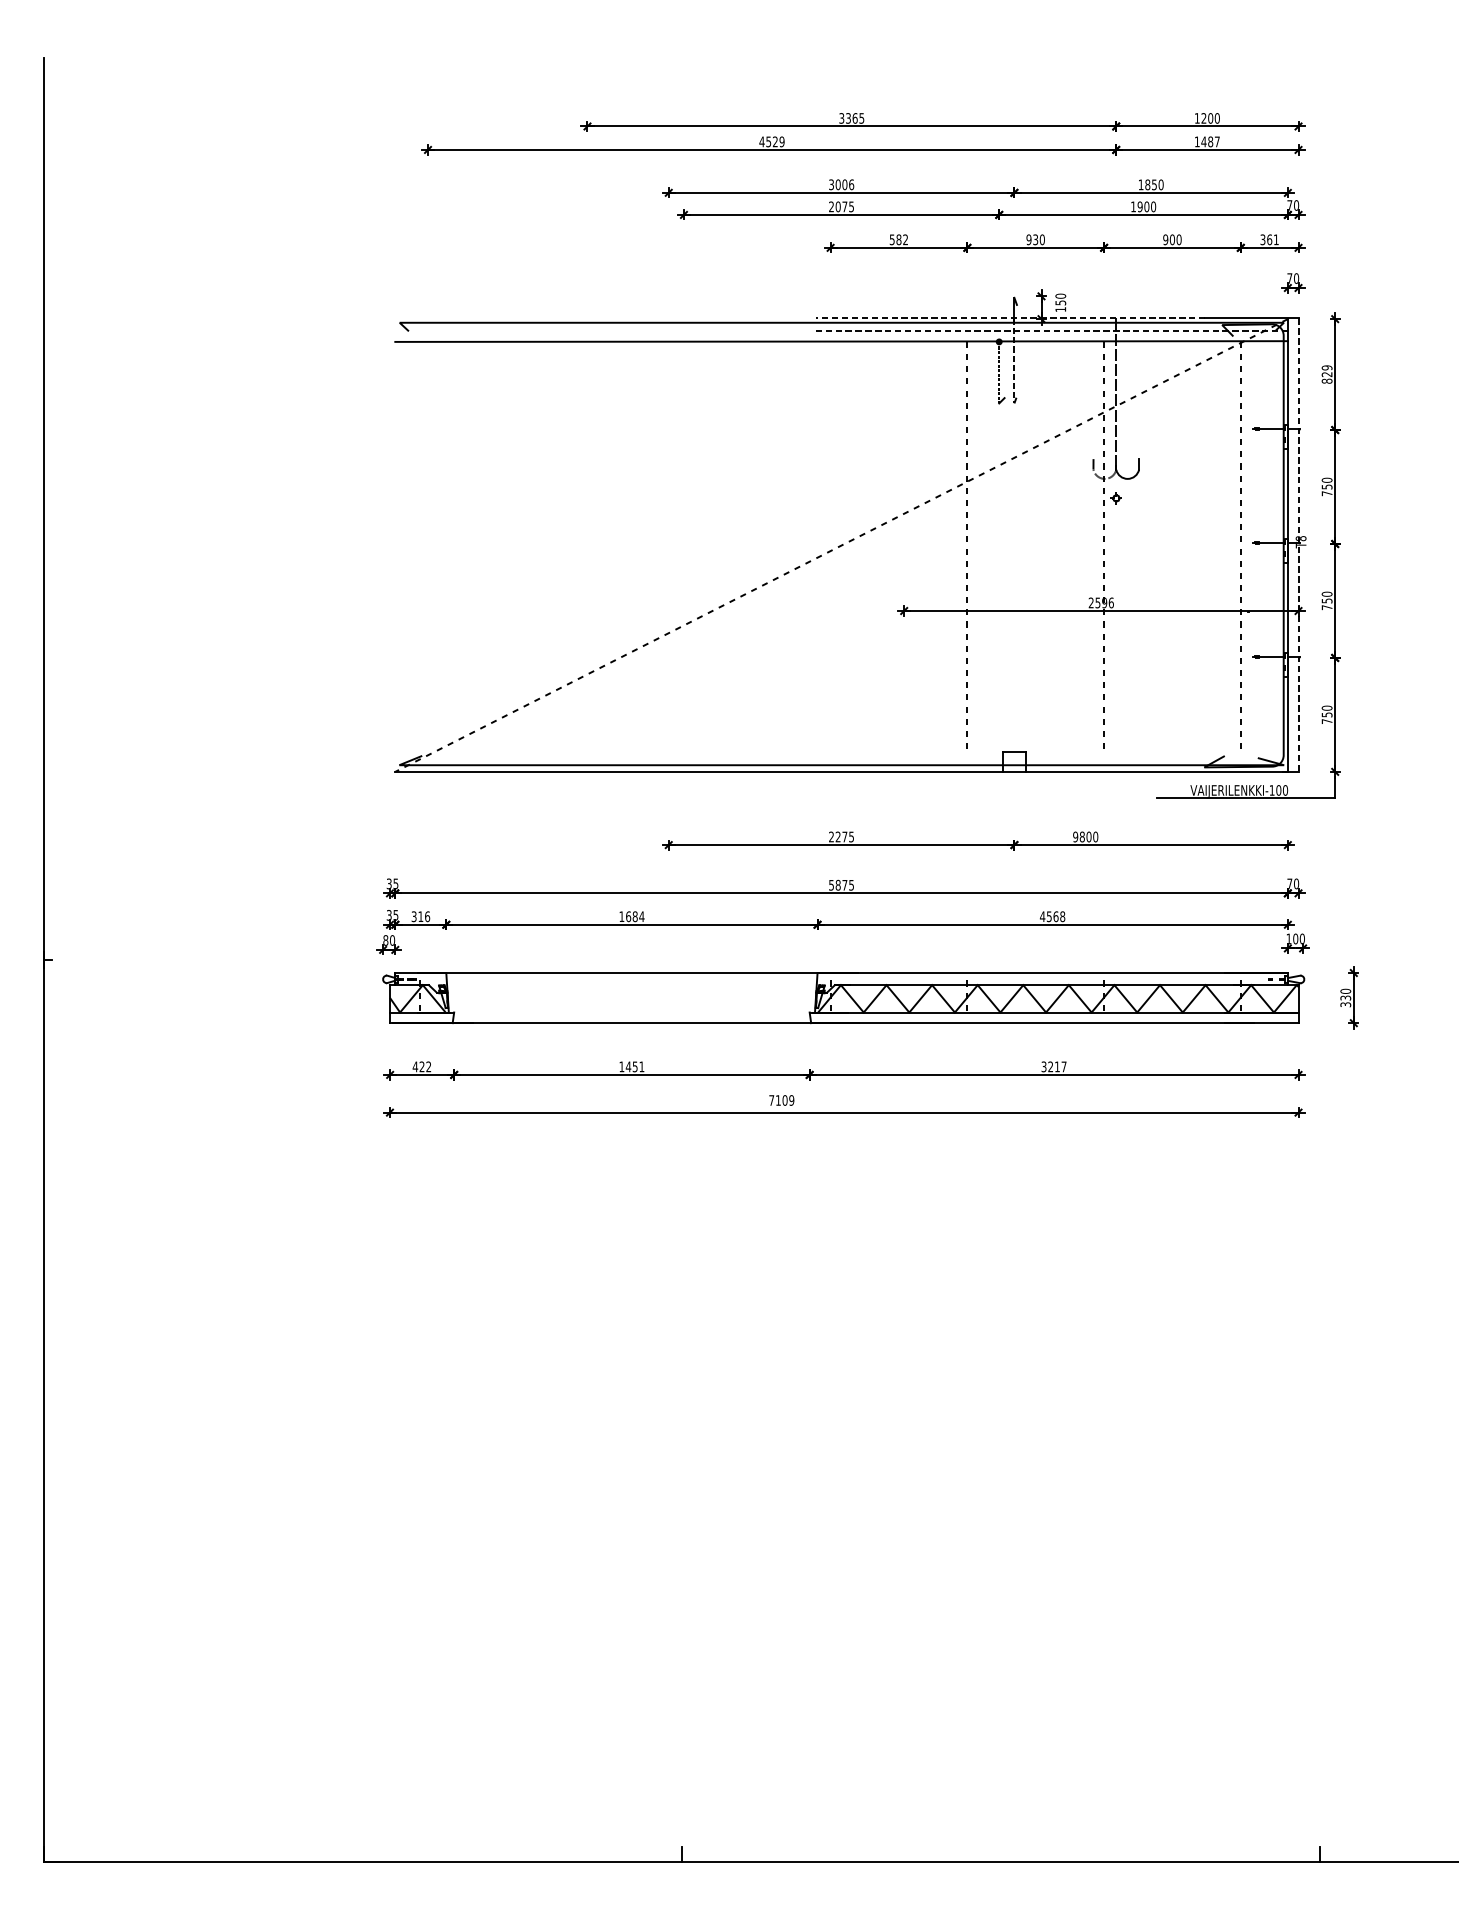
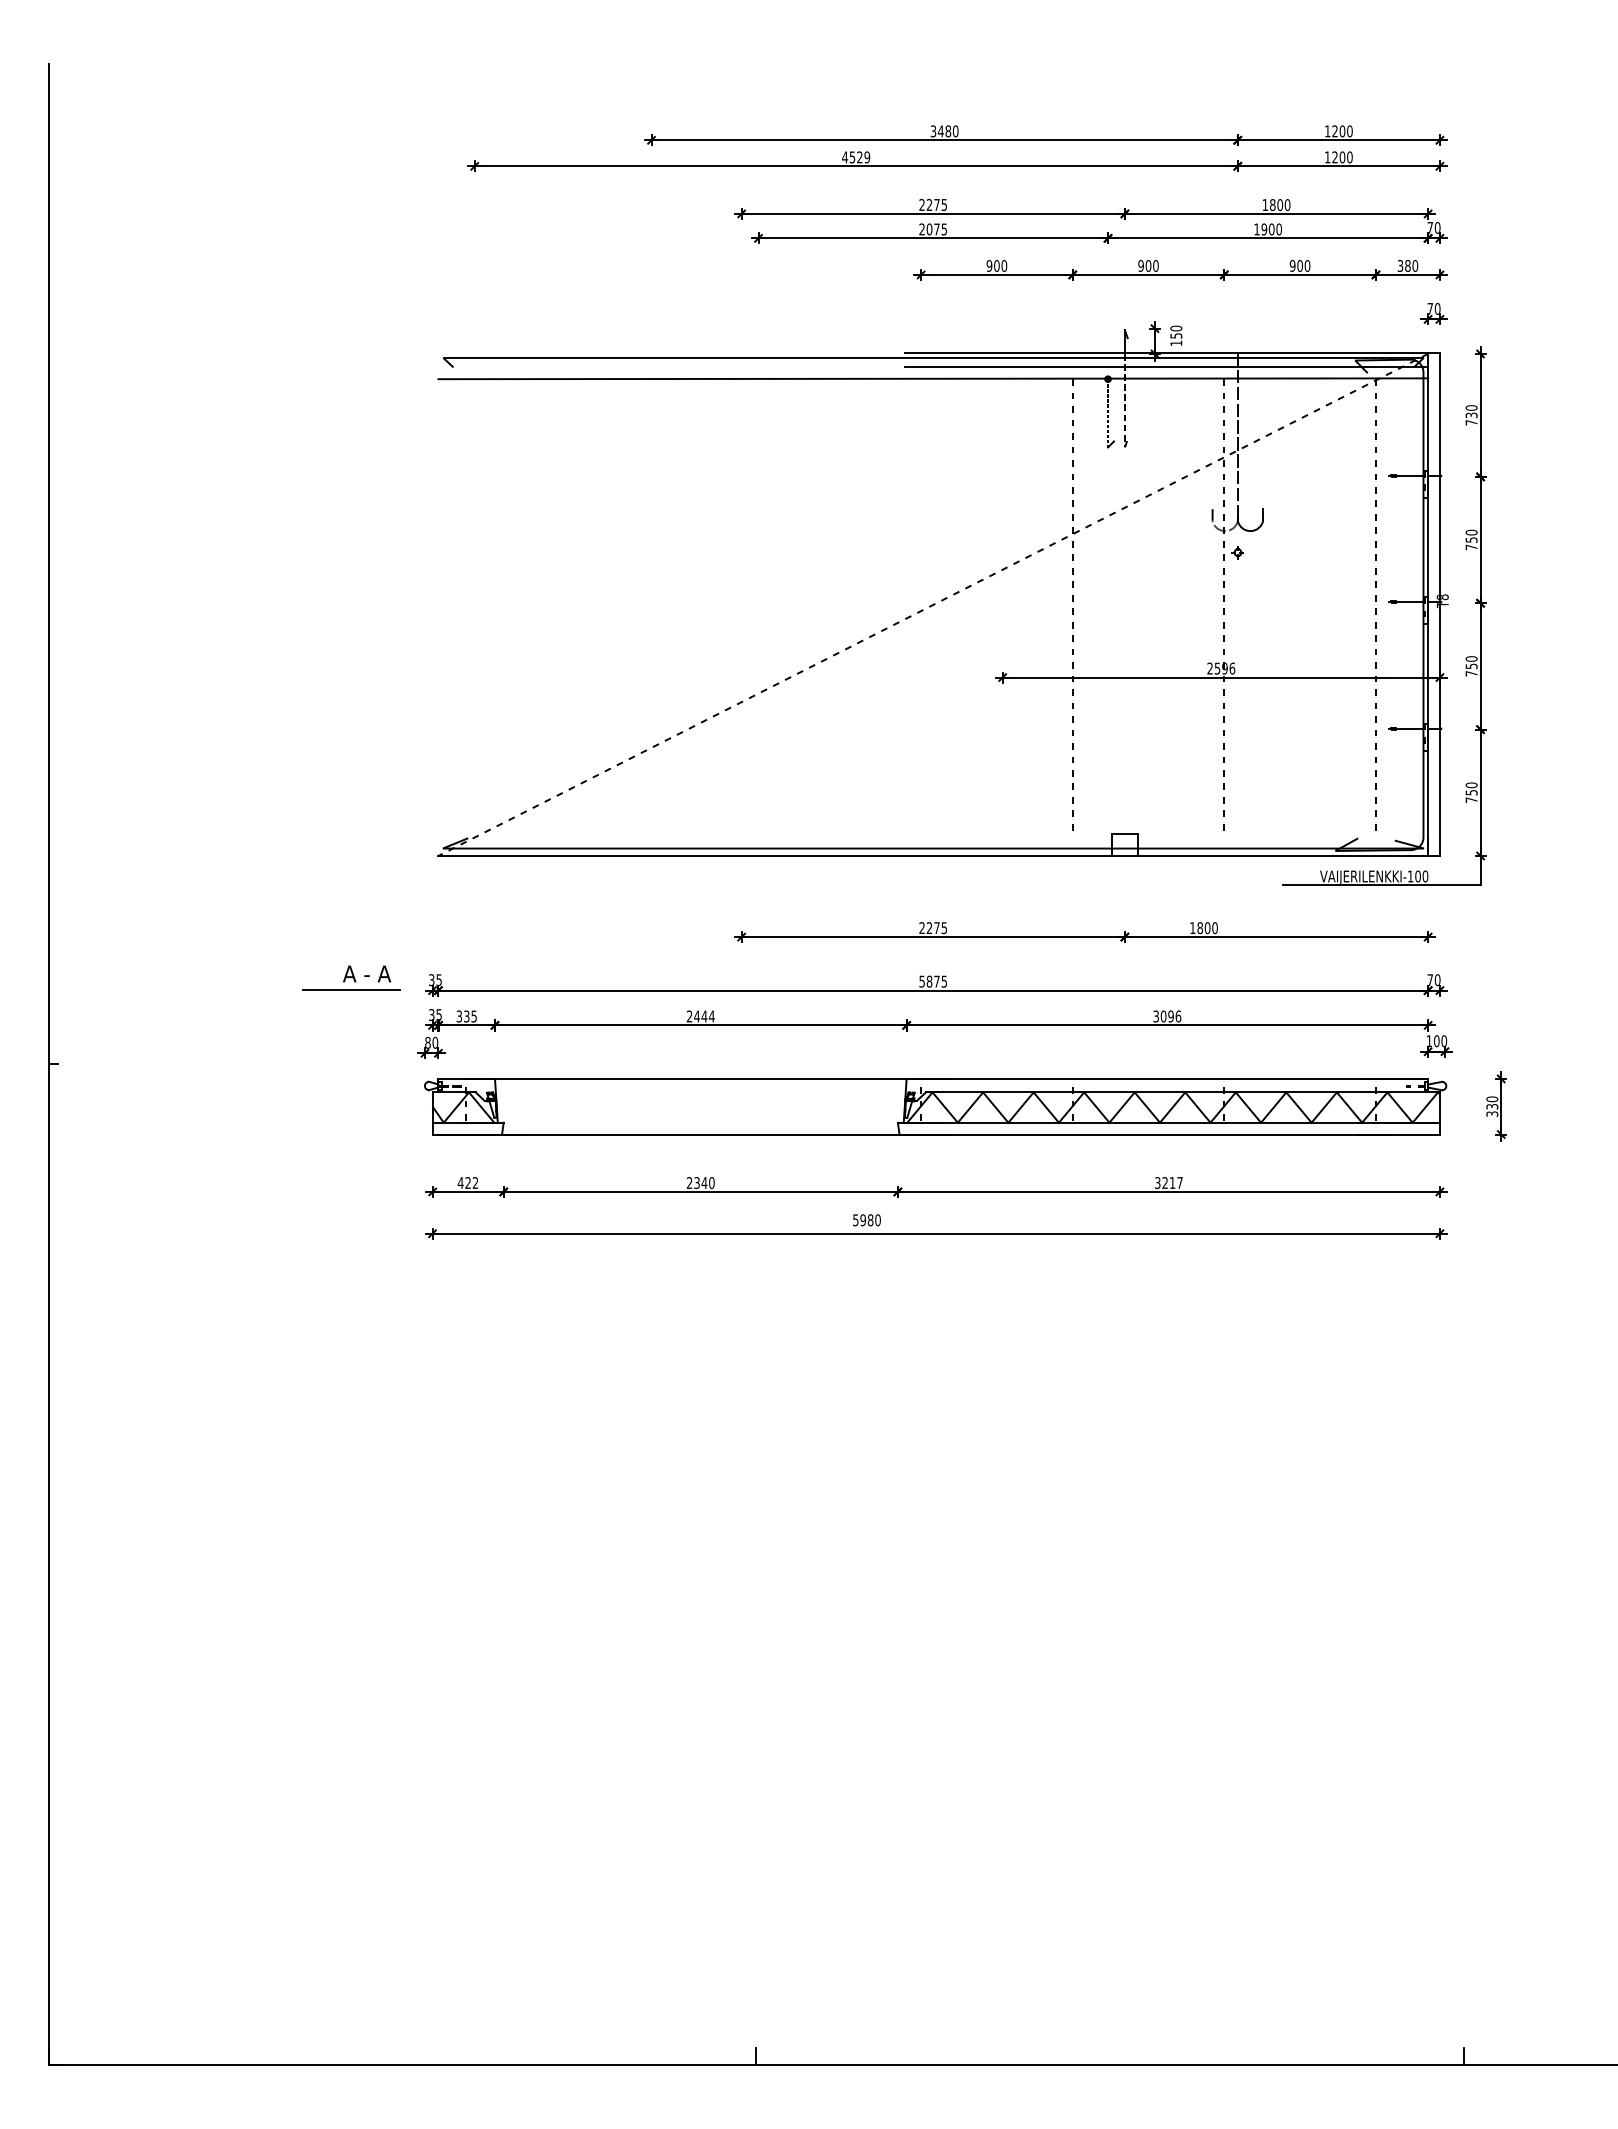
text: (854, 118) -> (947, 131), 3365 -> 3480
text: (1210, 141) -> (1342, 157), 1487 -> 1200
text: (841, 184) -> (933, 204), 3006 -> 2275
text: (1154, 185) -> (1280, 205), 1850 -> 1800
text: (898, 239) -> (996, 265), 582 -> 900
text: (1035, 239) -> (1148, 265), 930 -> 900
text: (1272, 239) -> (1411, 265), 361 -> 380
line: (1010, 318) -> (1120, 353), dashed -> solid
line: (1051, 331) -> (1166, 367), dashed -> solid
text: (1327, 374) -> (1471, 415), 829 -> 730
line: (1298, 546) -> (1439, 605), dashed -> solid
text: (1075, 837) -> (1192, 928), 9800 -> 1800
part: (316, 881) -> (351, 977), added
text: (424, 916) -> (470, 1016), 316 -> 335
text: (628, 916) -> (696, 1016), 1684 -> 2444
text: (1052, 916) -> (1167, 1016), 4568 -> 3096
text: (631, 1067) -> (700, 1183), 1451 -> 2340
text: (781, 1100) -> (866, 1220), 7109 -> 5980

